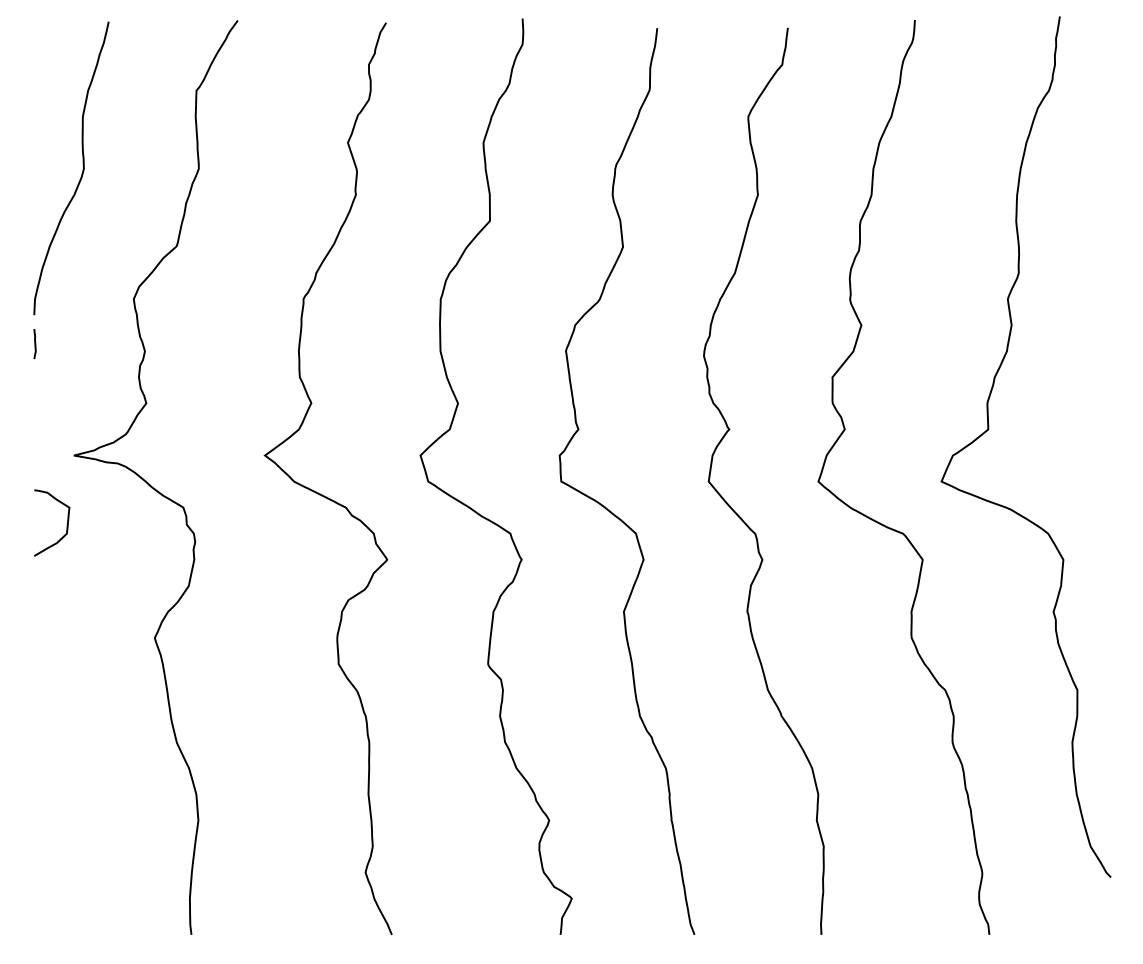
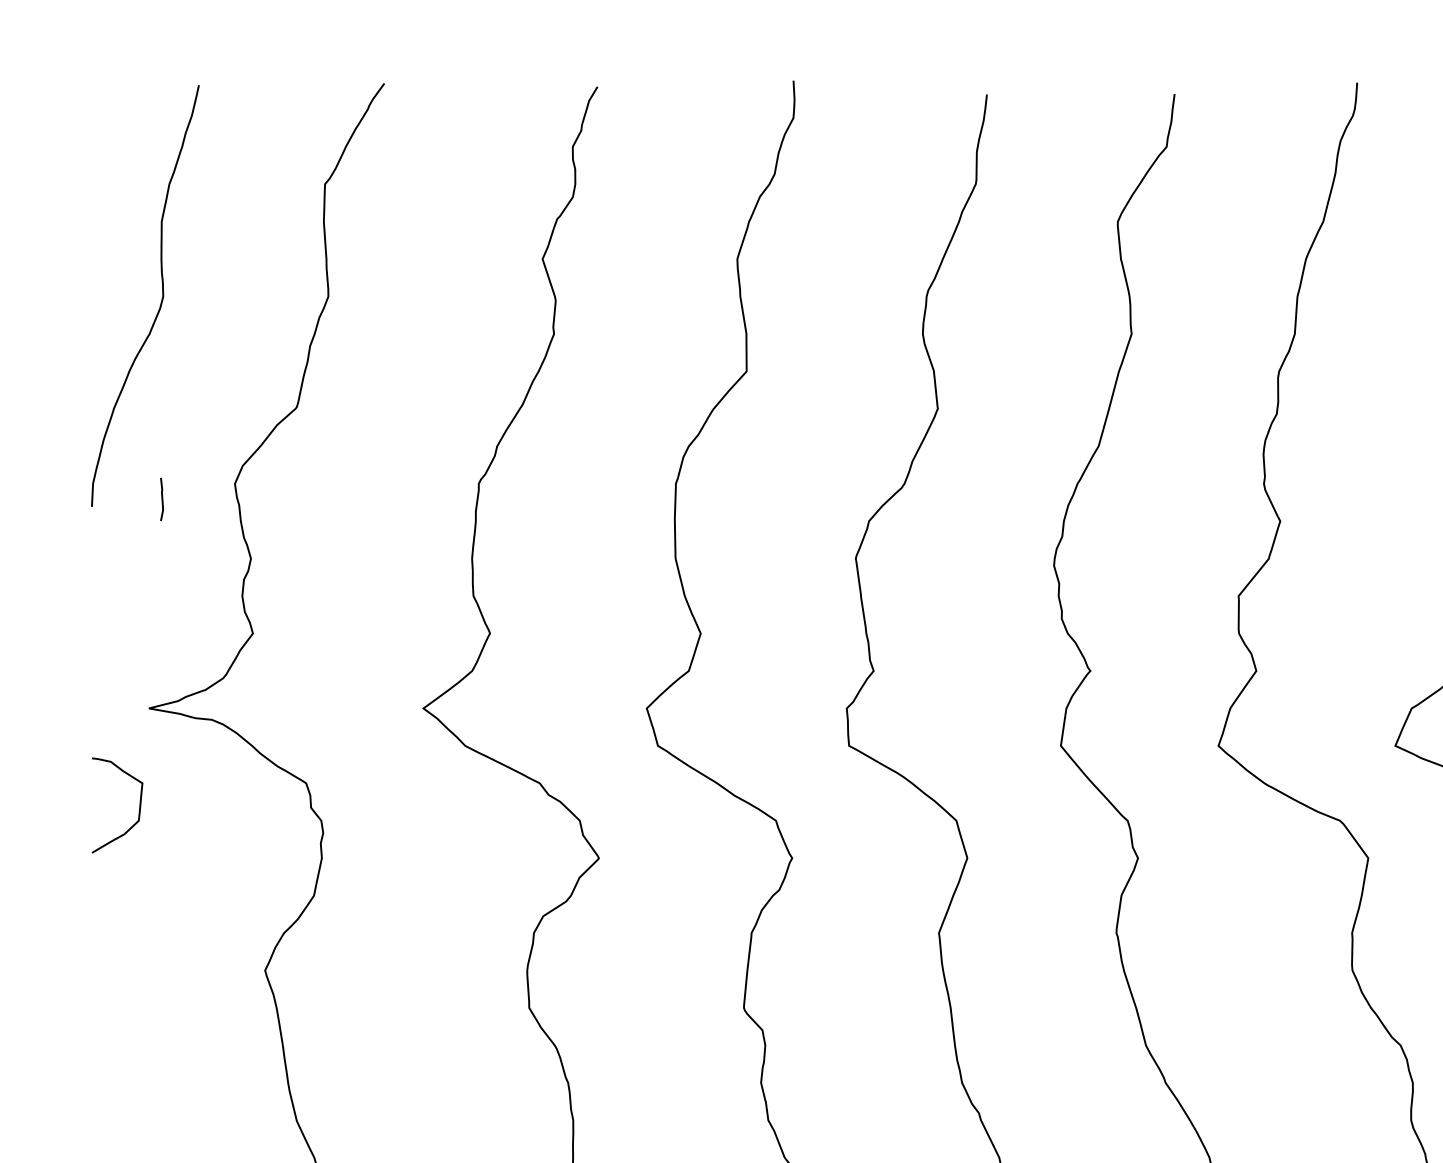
line: (34, 344) -> (161, 500), moved

